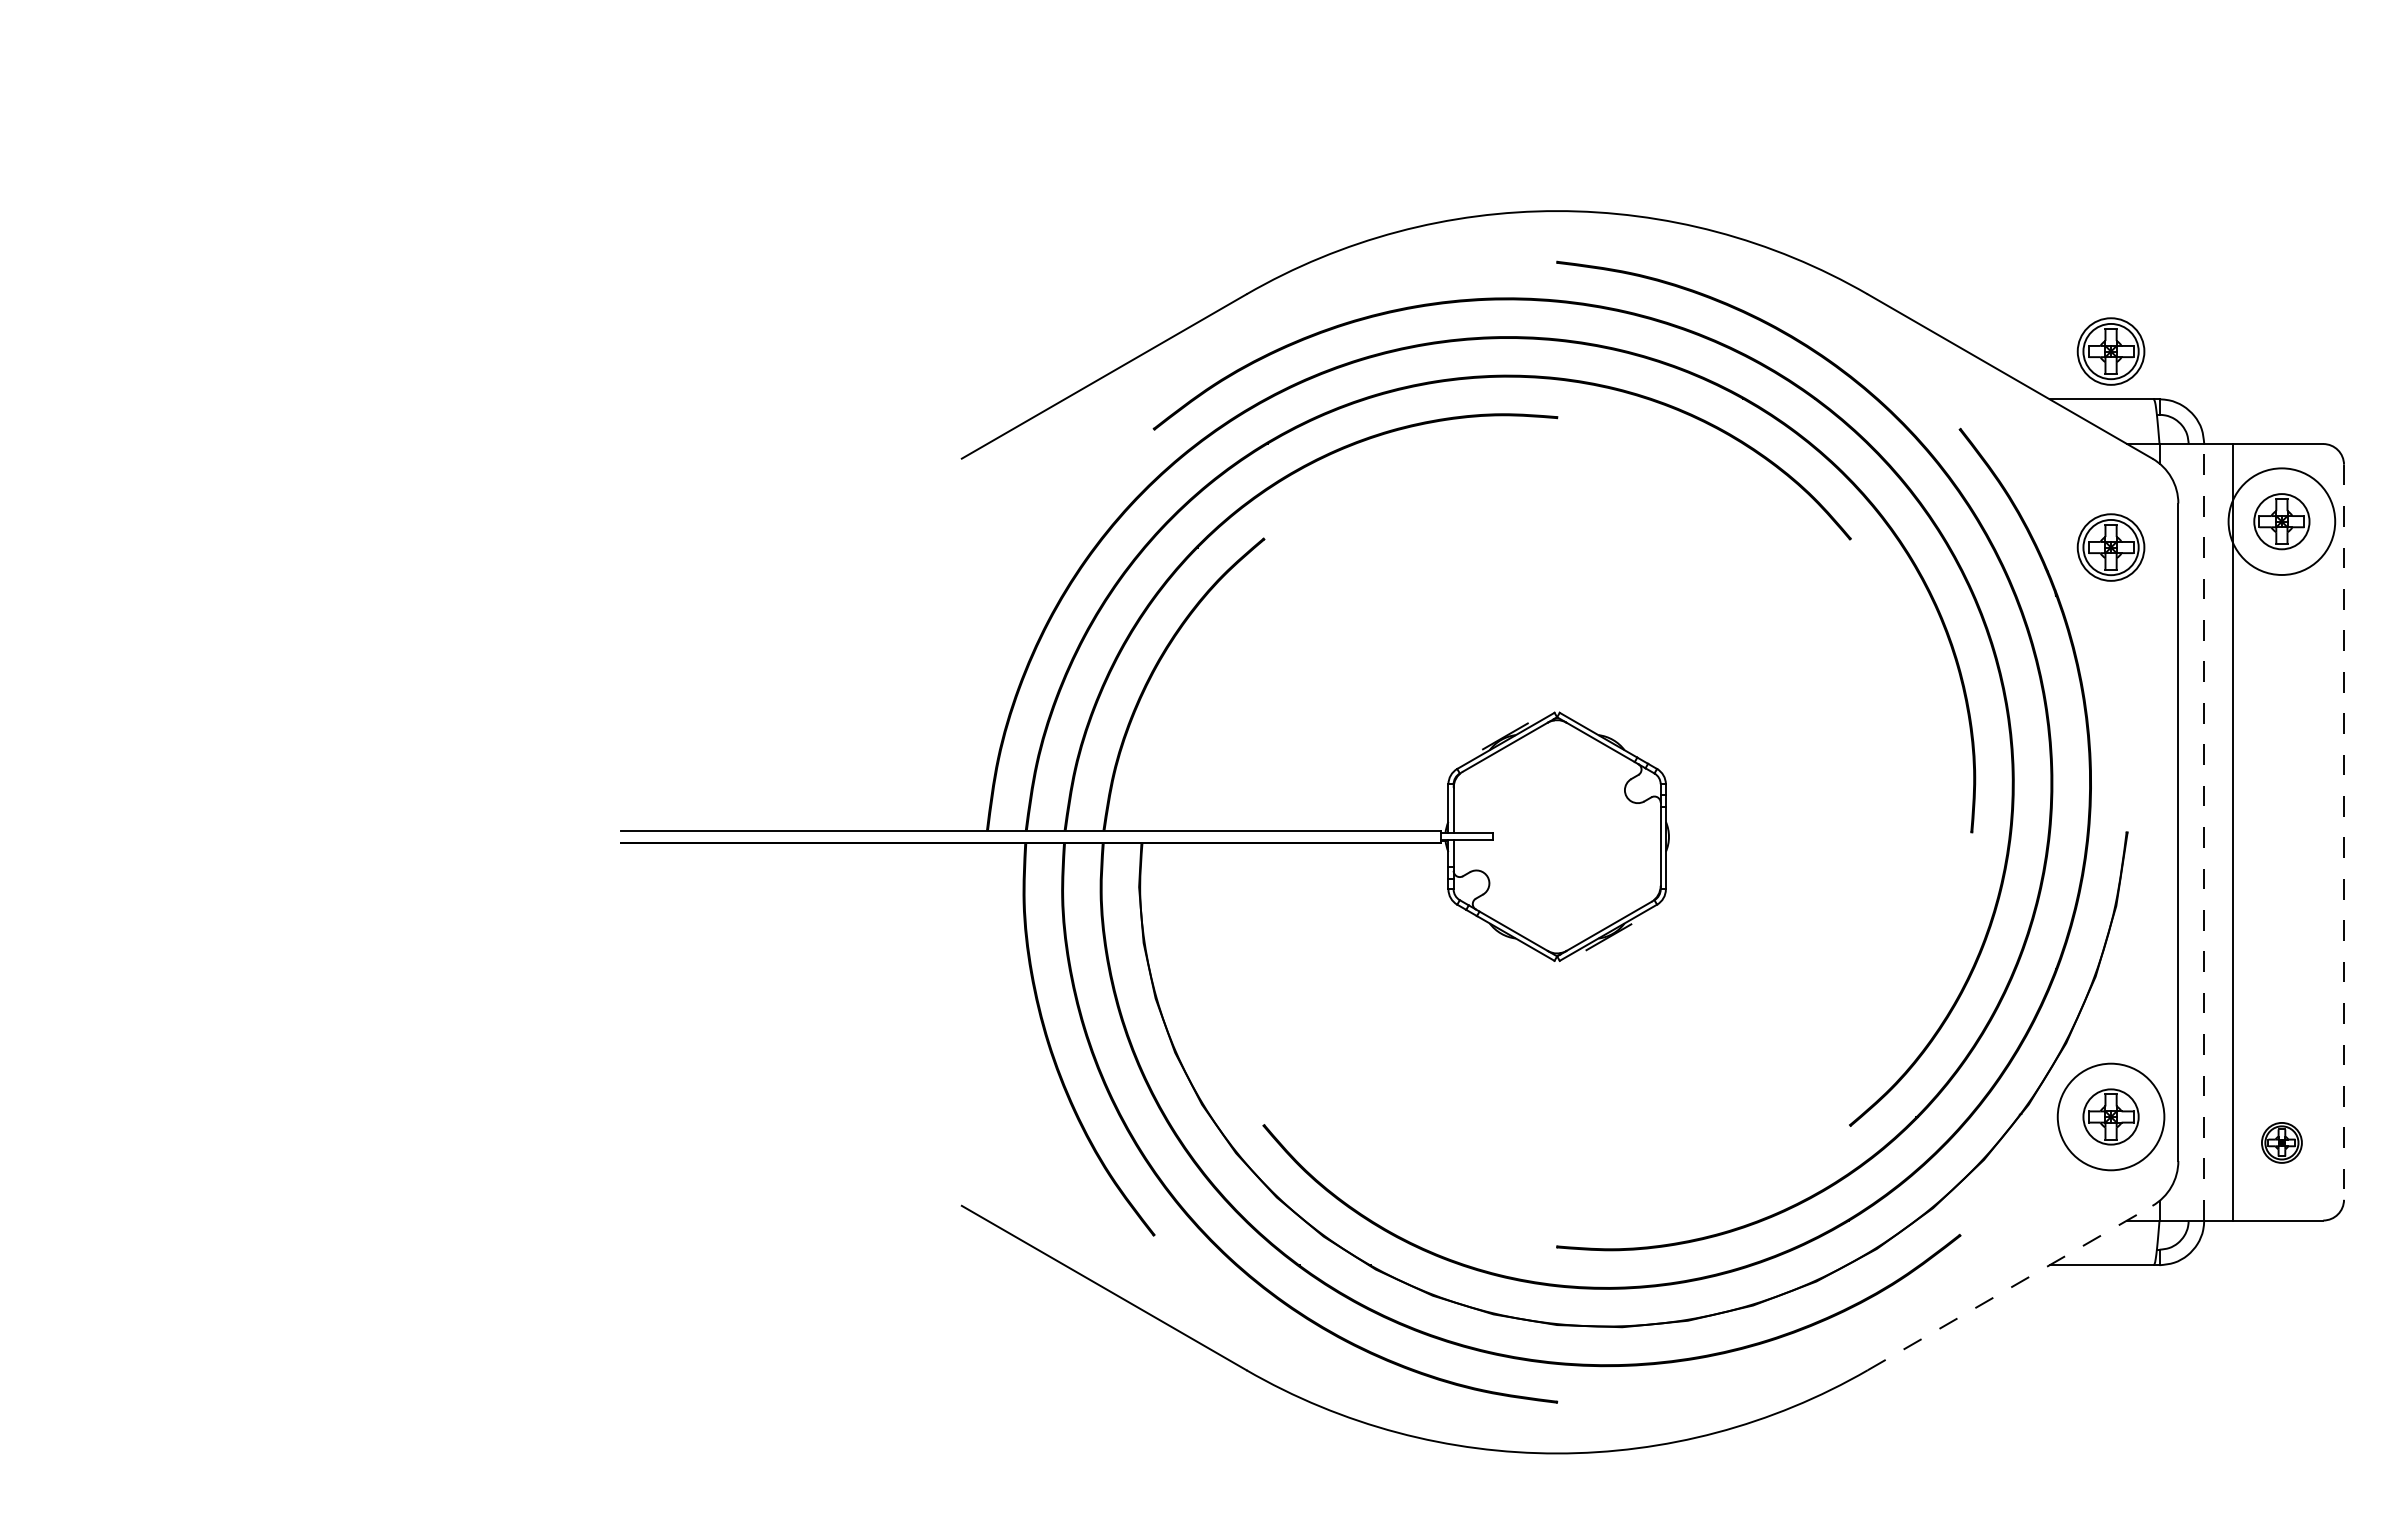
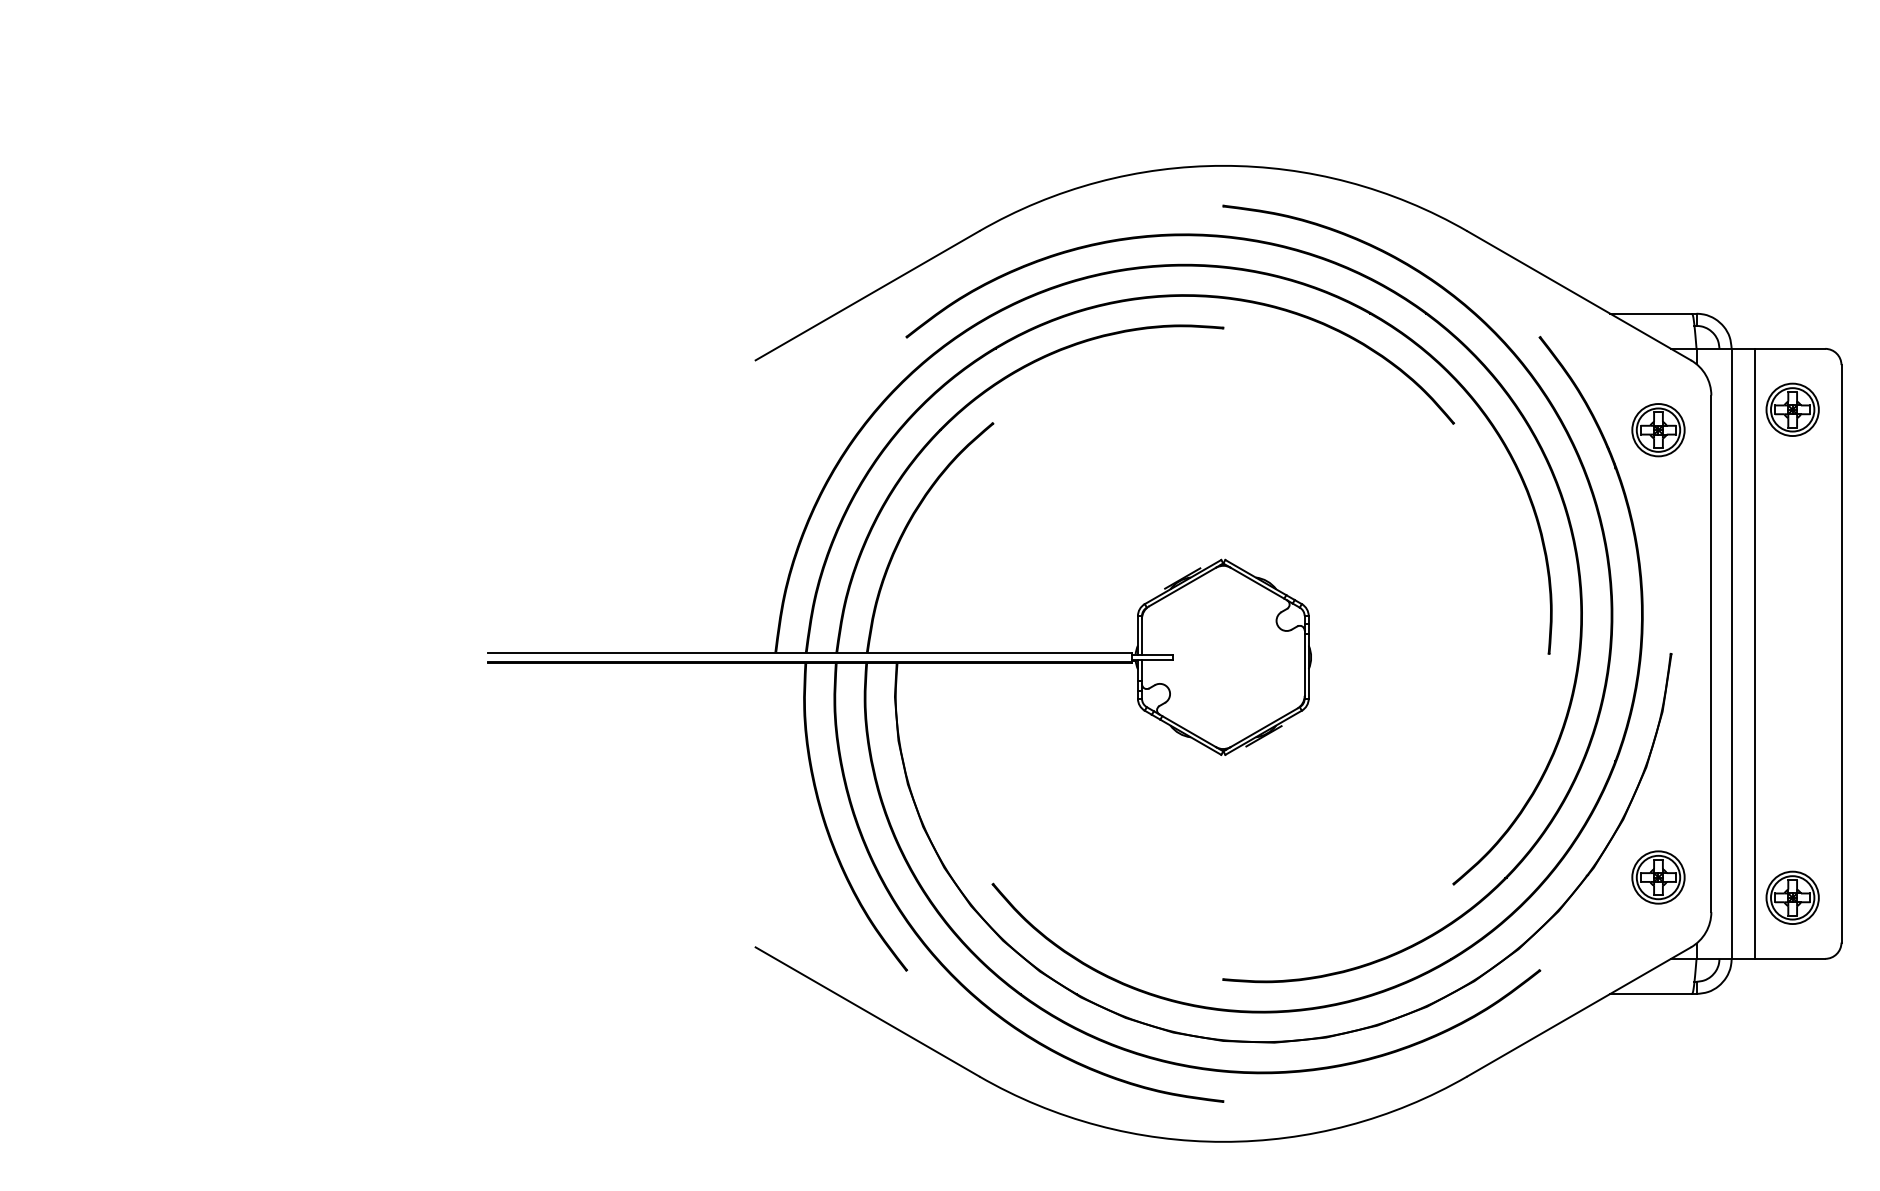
part: (2110, 351) -> (1658, 276), removed
circle: (2281, 521) -> (1792, 409), size x0.62
line: (2204, 831) -> (1731, 653), dashed -> solid
line: (2344, 832) -> (1841, 654), dashed -> solid
circle: (2110, 1116) -> (1658, 877), size x0.62
part: (2281, 1142) -> (1792, 897), size x1.67
line: (2010, 1287) -> (1579, 1011), dashed -> solid

